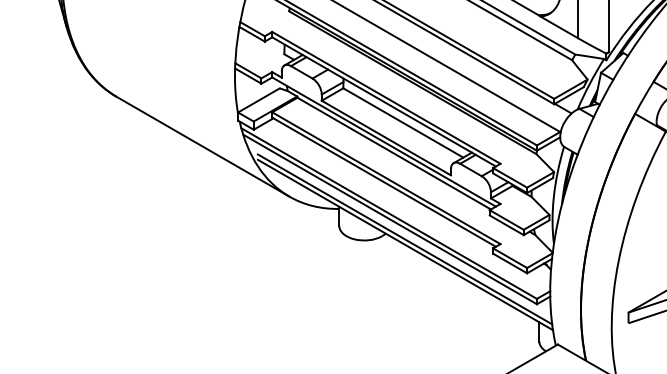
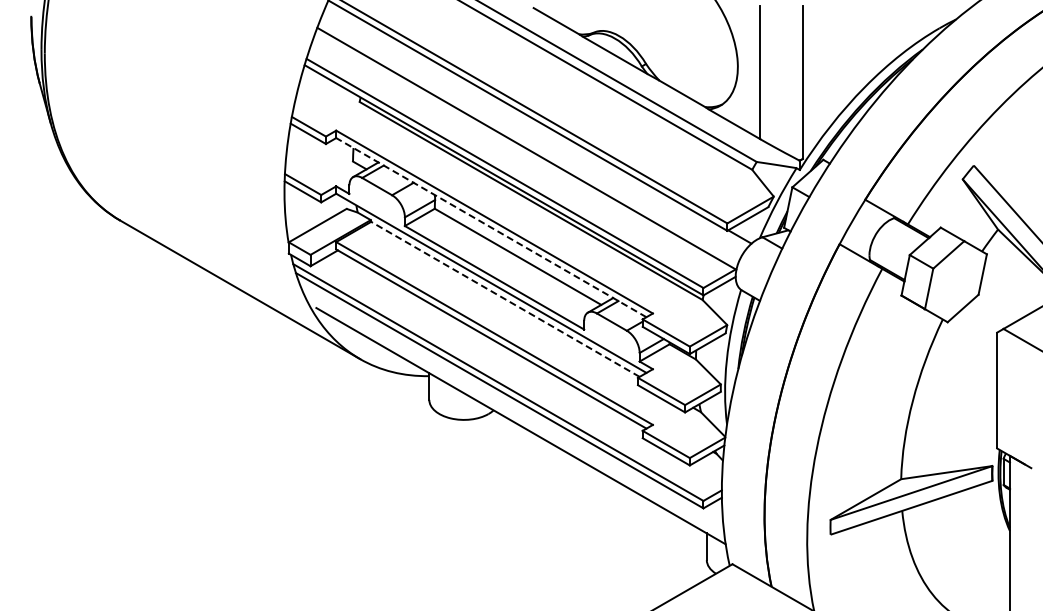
line: (383, 101) -> (490, 227), solid -> dashed
line: (394, 153) -> (505, 299), solid -> dashed
line: (405, 239) -> (520, 418), removed

